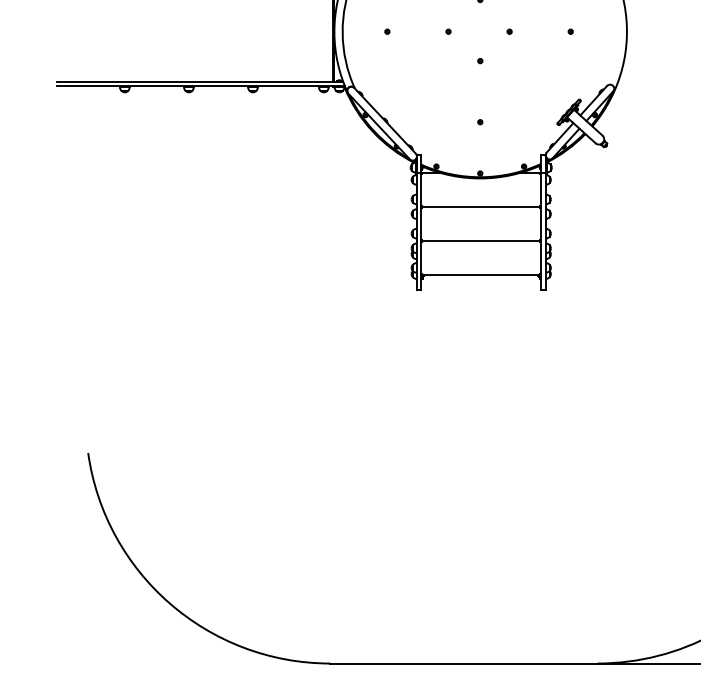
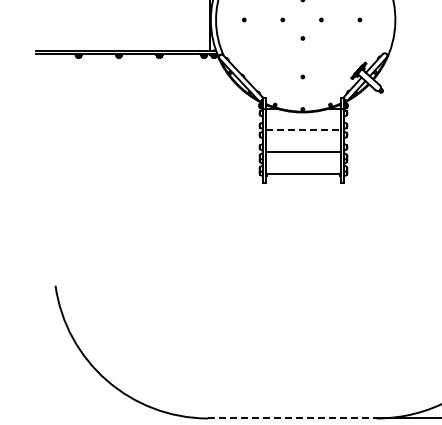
line: (481, 207) -> (303, 130), solid -> dashed
line: (465, 663) -> (293, 418), solid -> dashed

